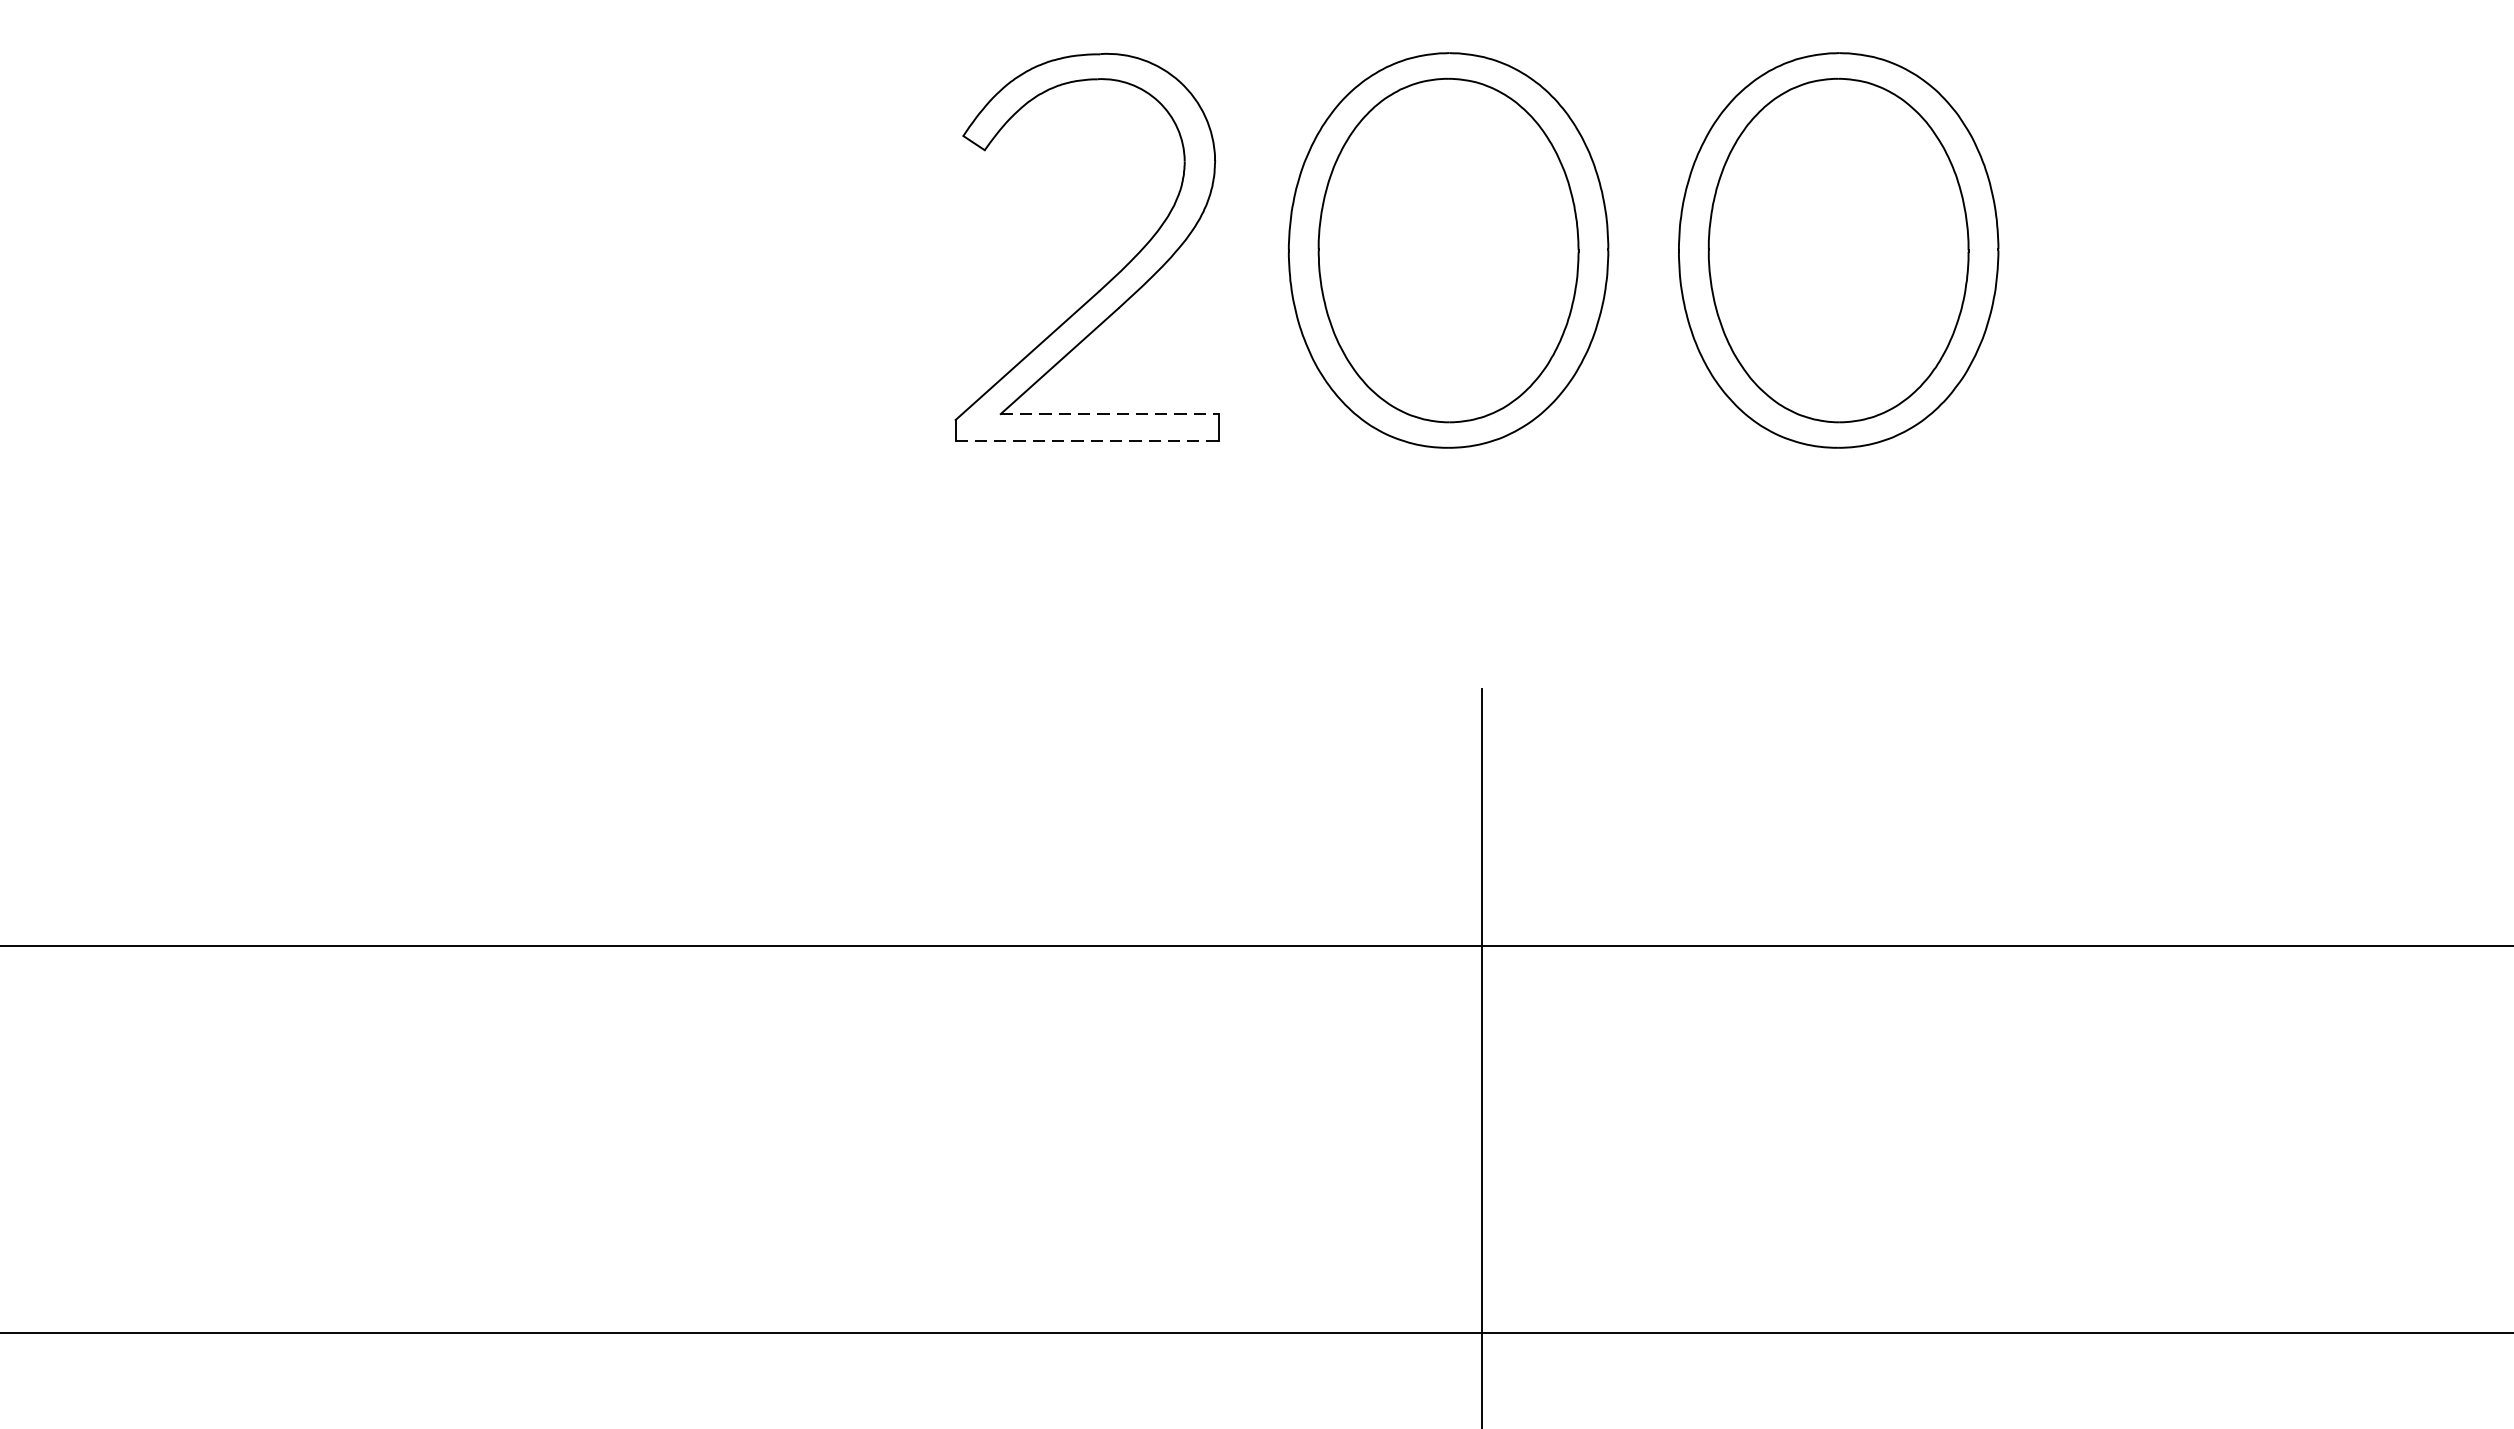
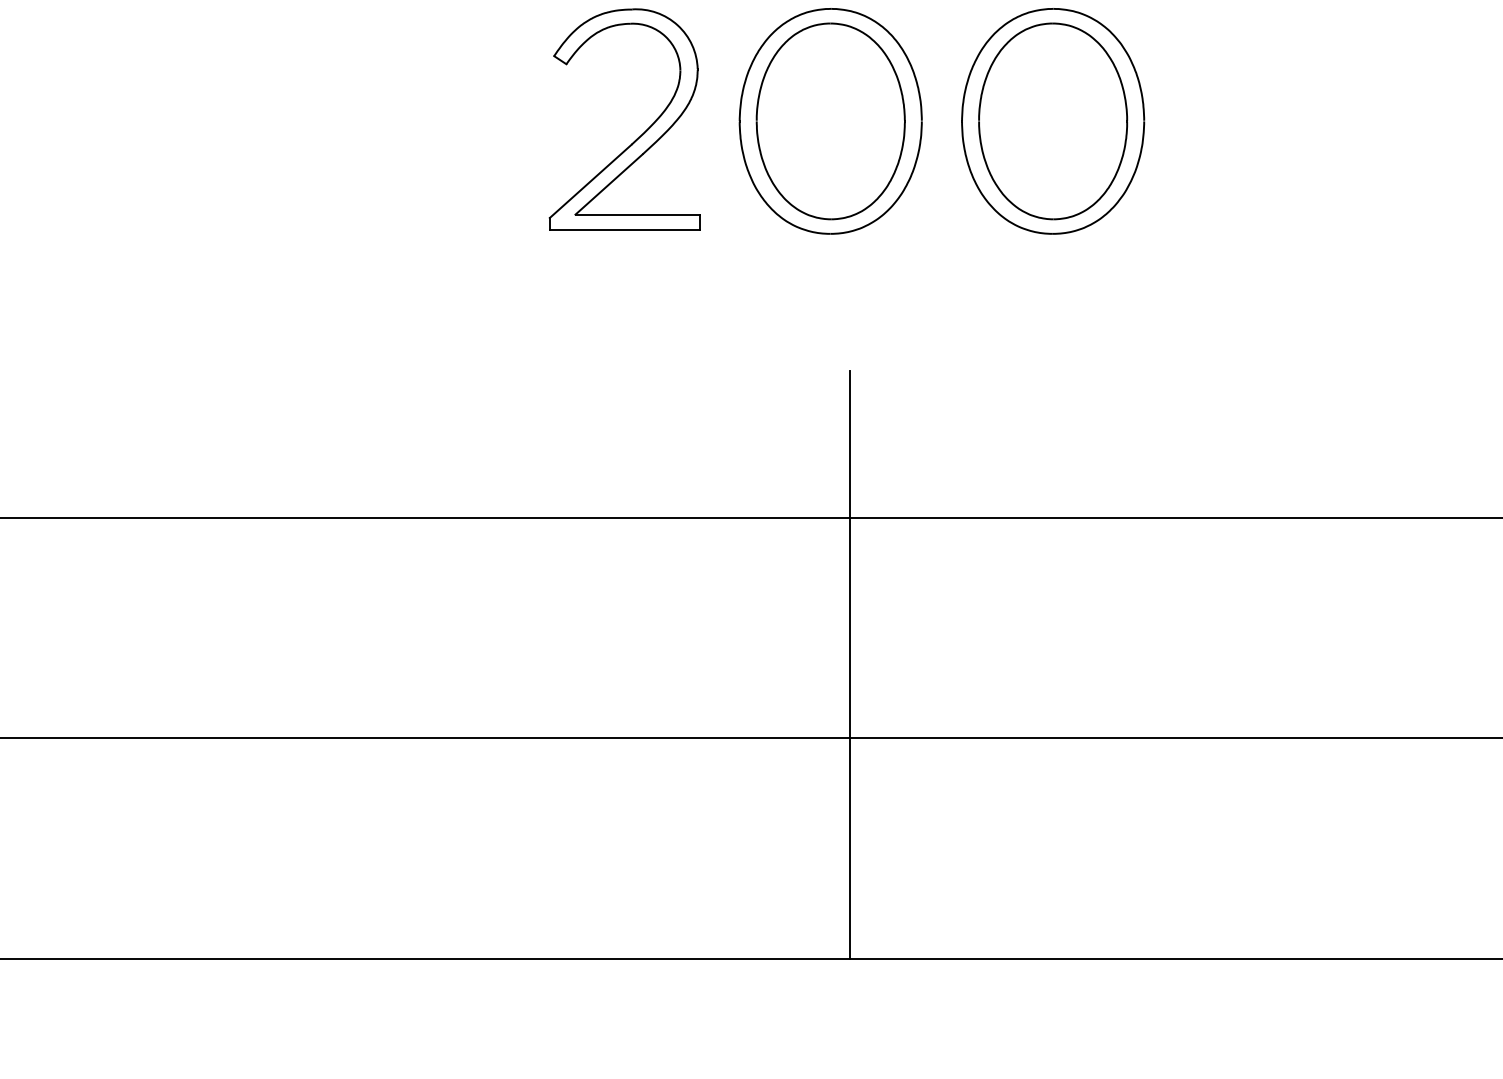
line: (1111, 413) -> (638, 214), dashed -> solid
line: (1086, 441) -> (624, 230), dashed -> solid

